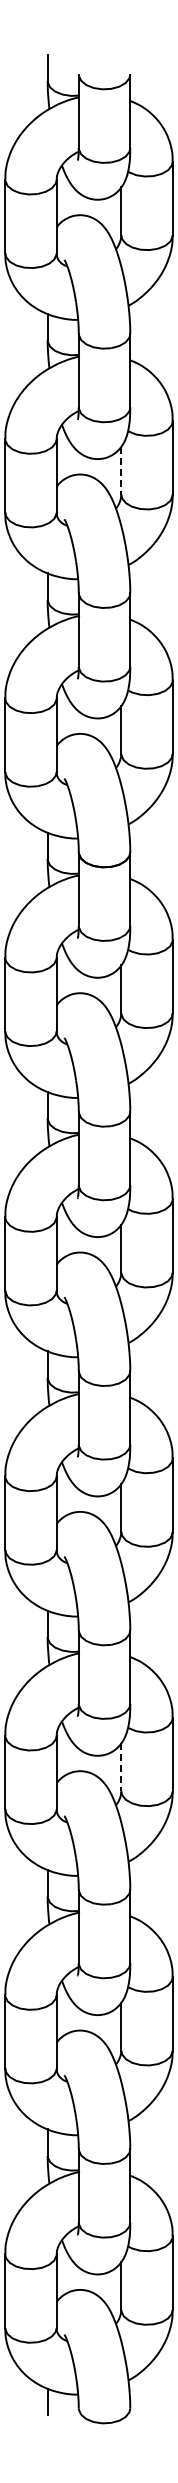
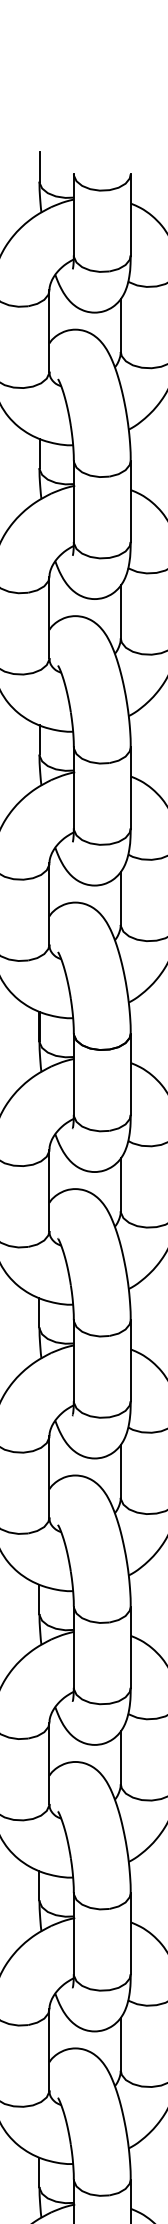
line: (121, 471) -> (121, 612), dashed -> solid
line: (121, 1767) -> (121, 2044), dashed -> solid

